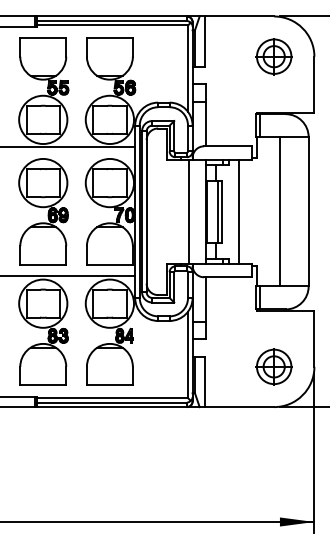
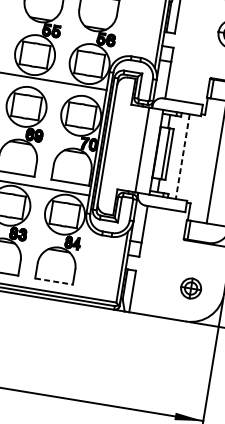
line: (238, 211) -> (182, 156), solid -> dashed
part: (273, 366) -> (190, 288), size x0.7
line: (109, 385) -> (53, 281), solid -> dashed

